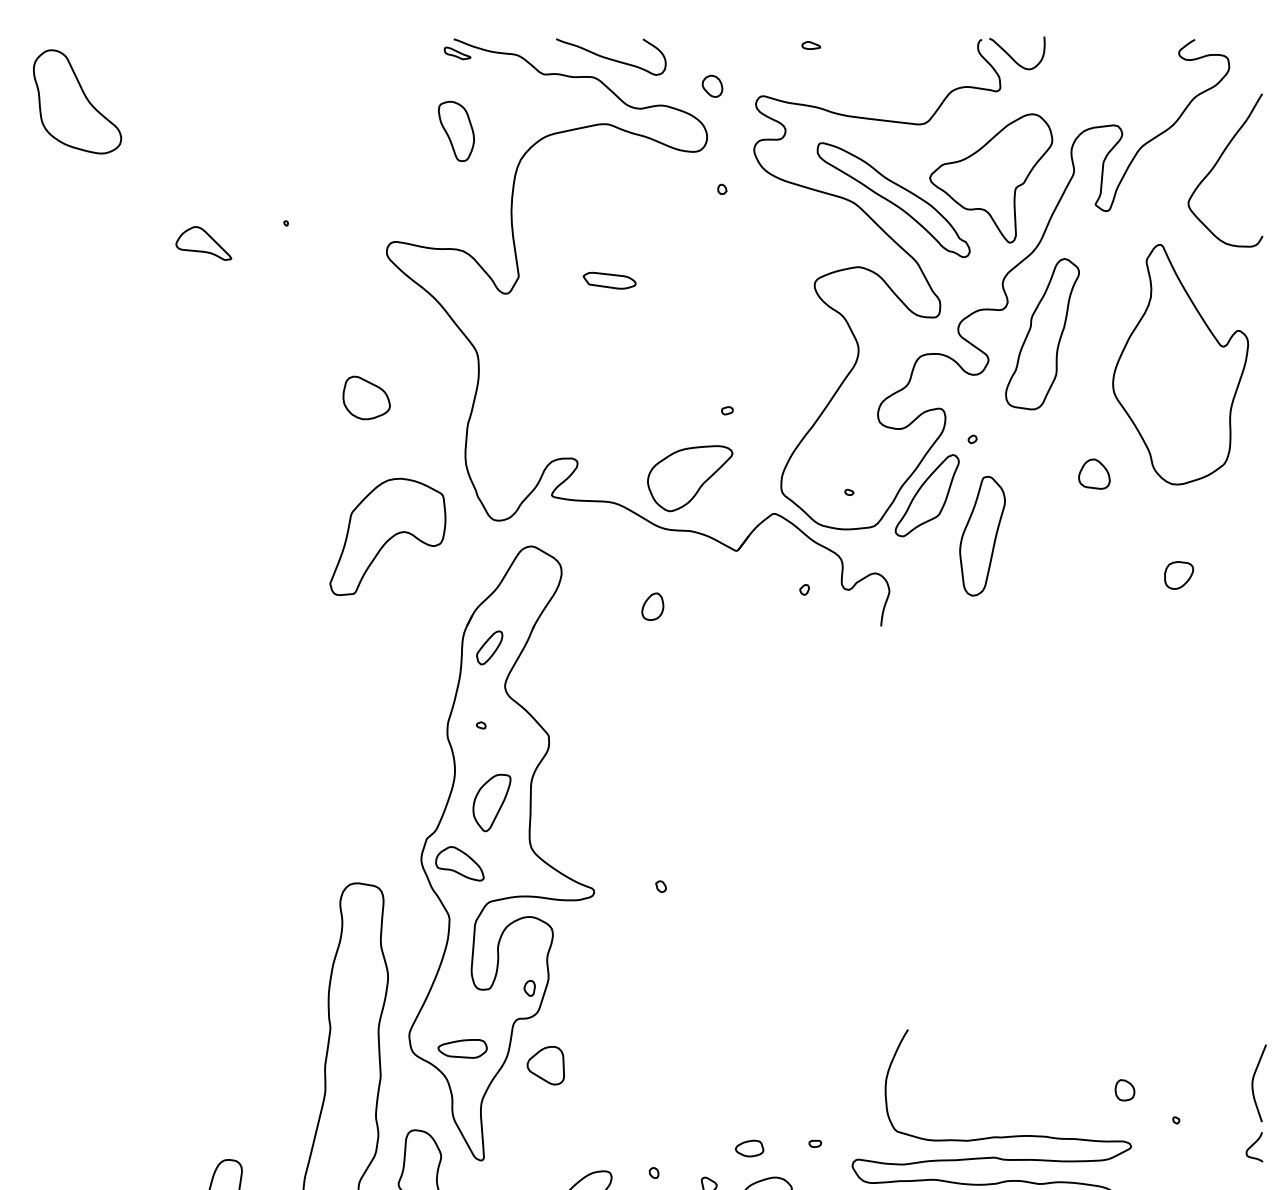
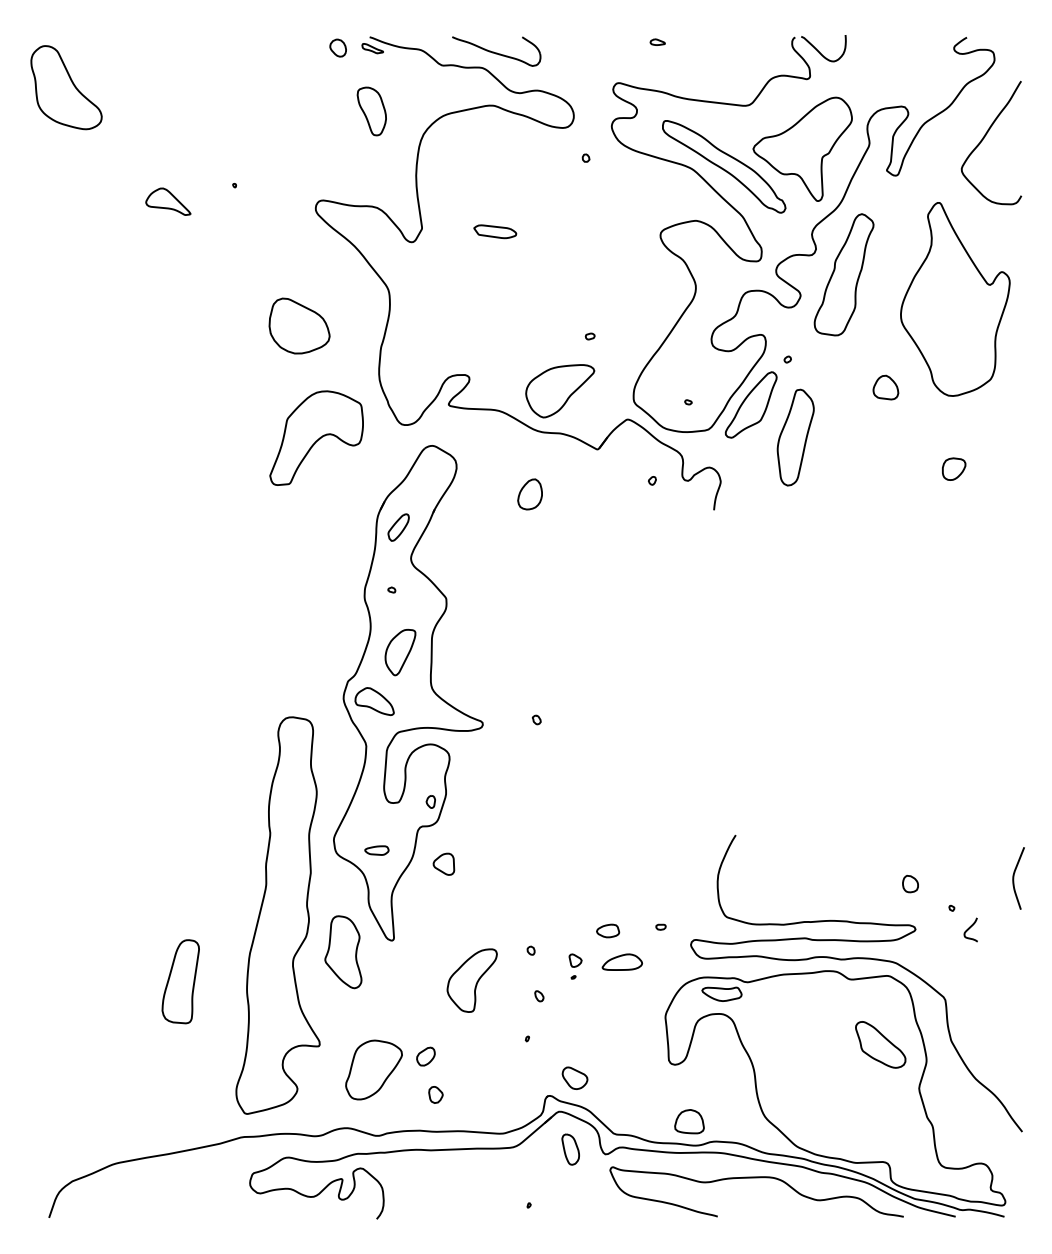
part: (711, 85) -> (337, 47), moved
part: (366, 398) -> (299, 326), size x1.6
part: (652, 606) -> (529, 494), size x1.4
part: (462, 1048) -> (376, 850), size x0.6
part: (545, 1066) -> (443, 864), size x0.7
curve: (1254, 1145) -> (970, 928), moved

